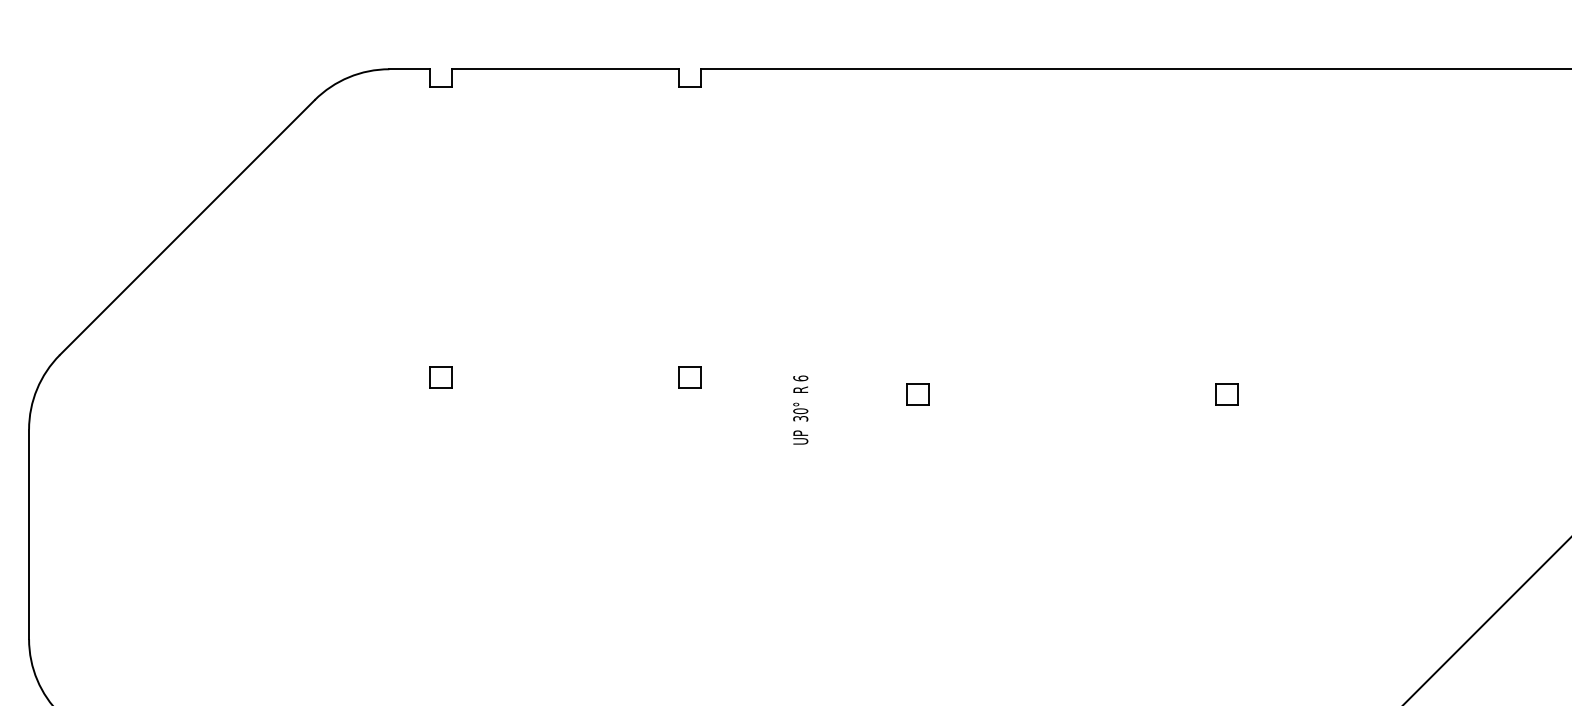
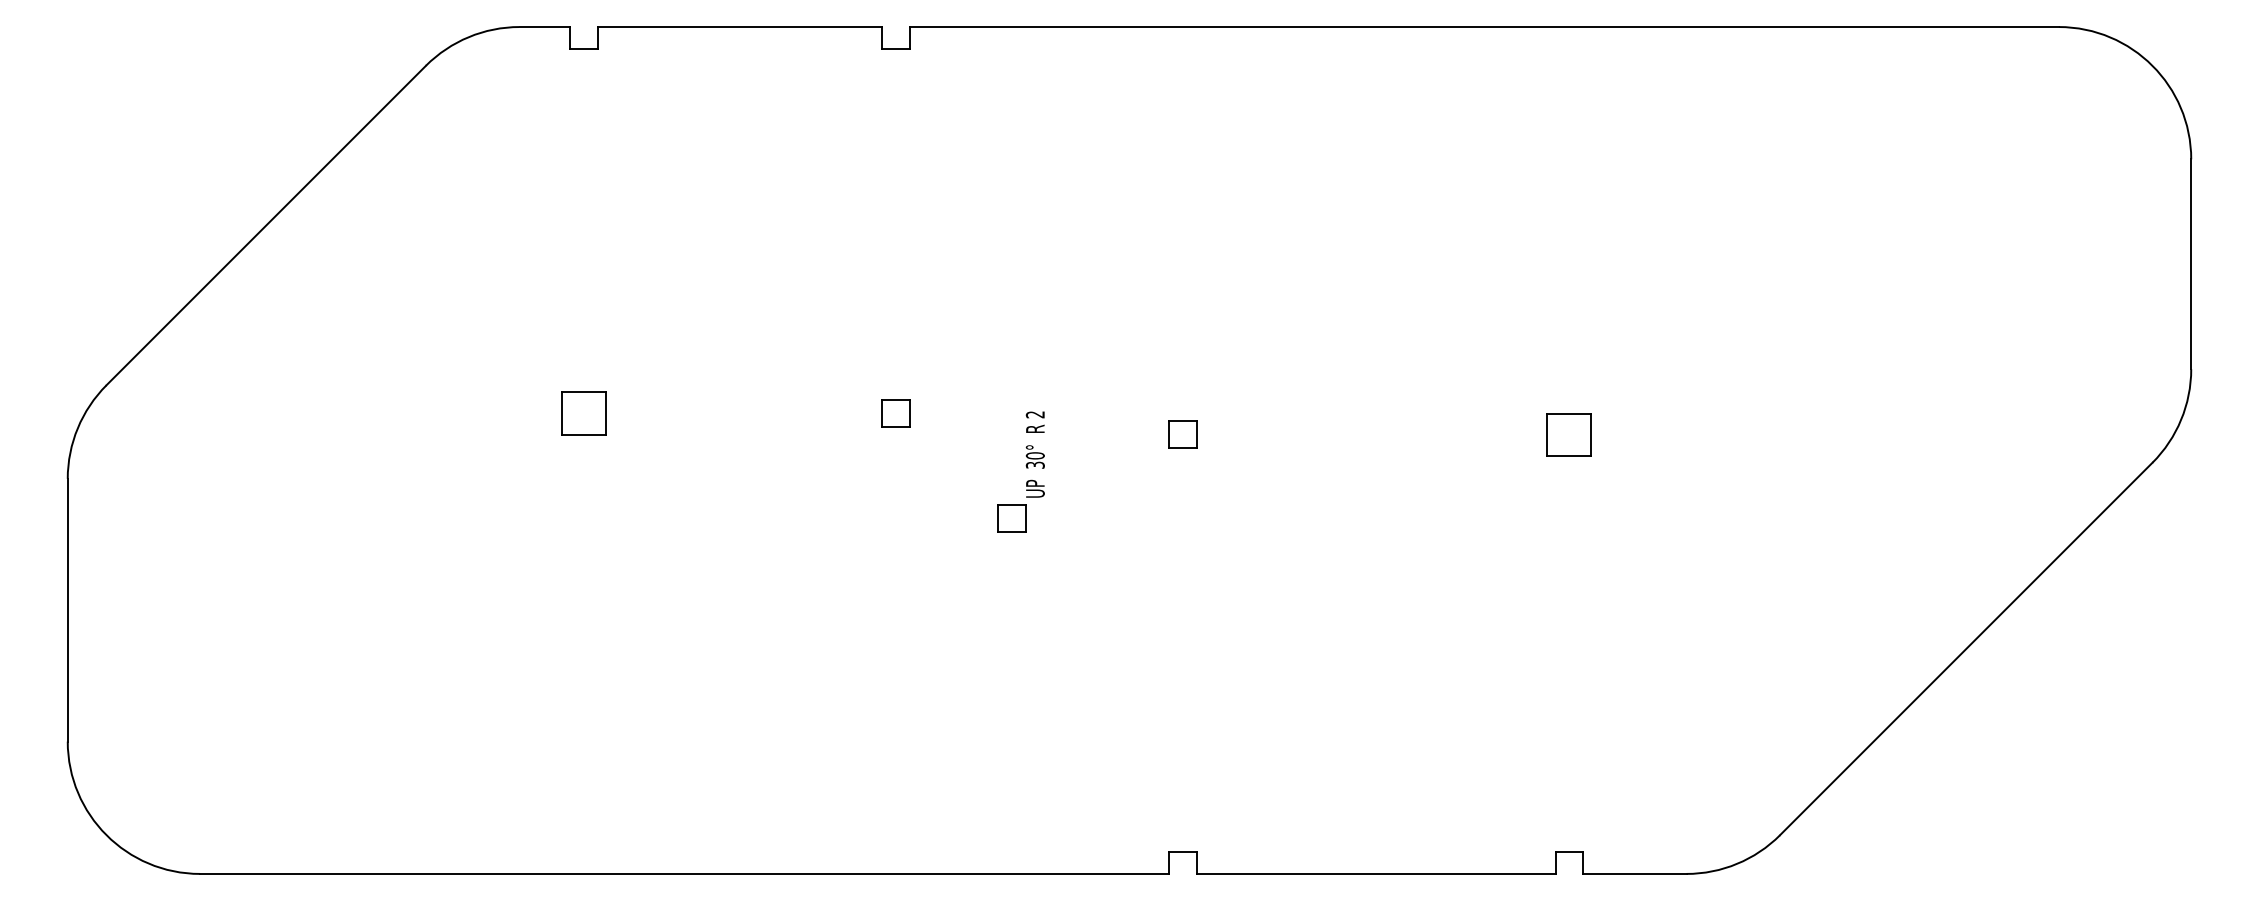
part: (440, 377) -> (583, 413), size x1.6
text: (800, 378) -> (1034, 414), 6 -> 2
part: (1226, 394) -> (1569, 434), size x1.6
part: (781, 461) -> (1011, 518), added

